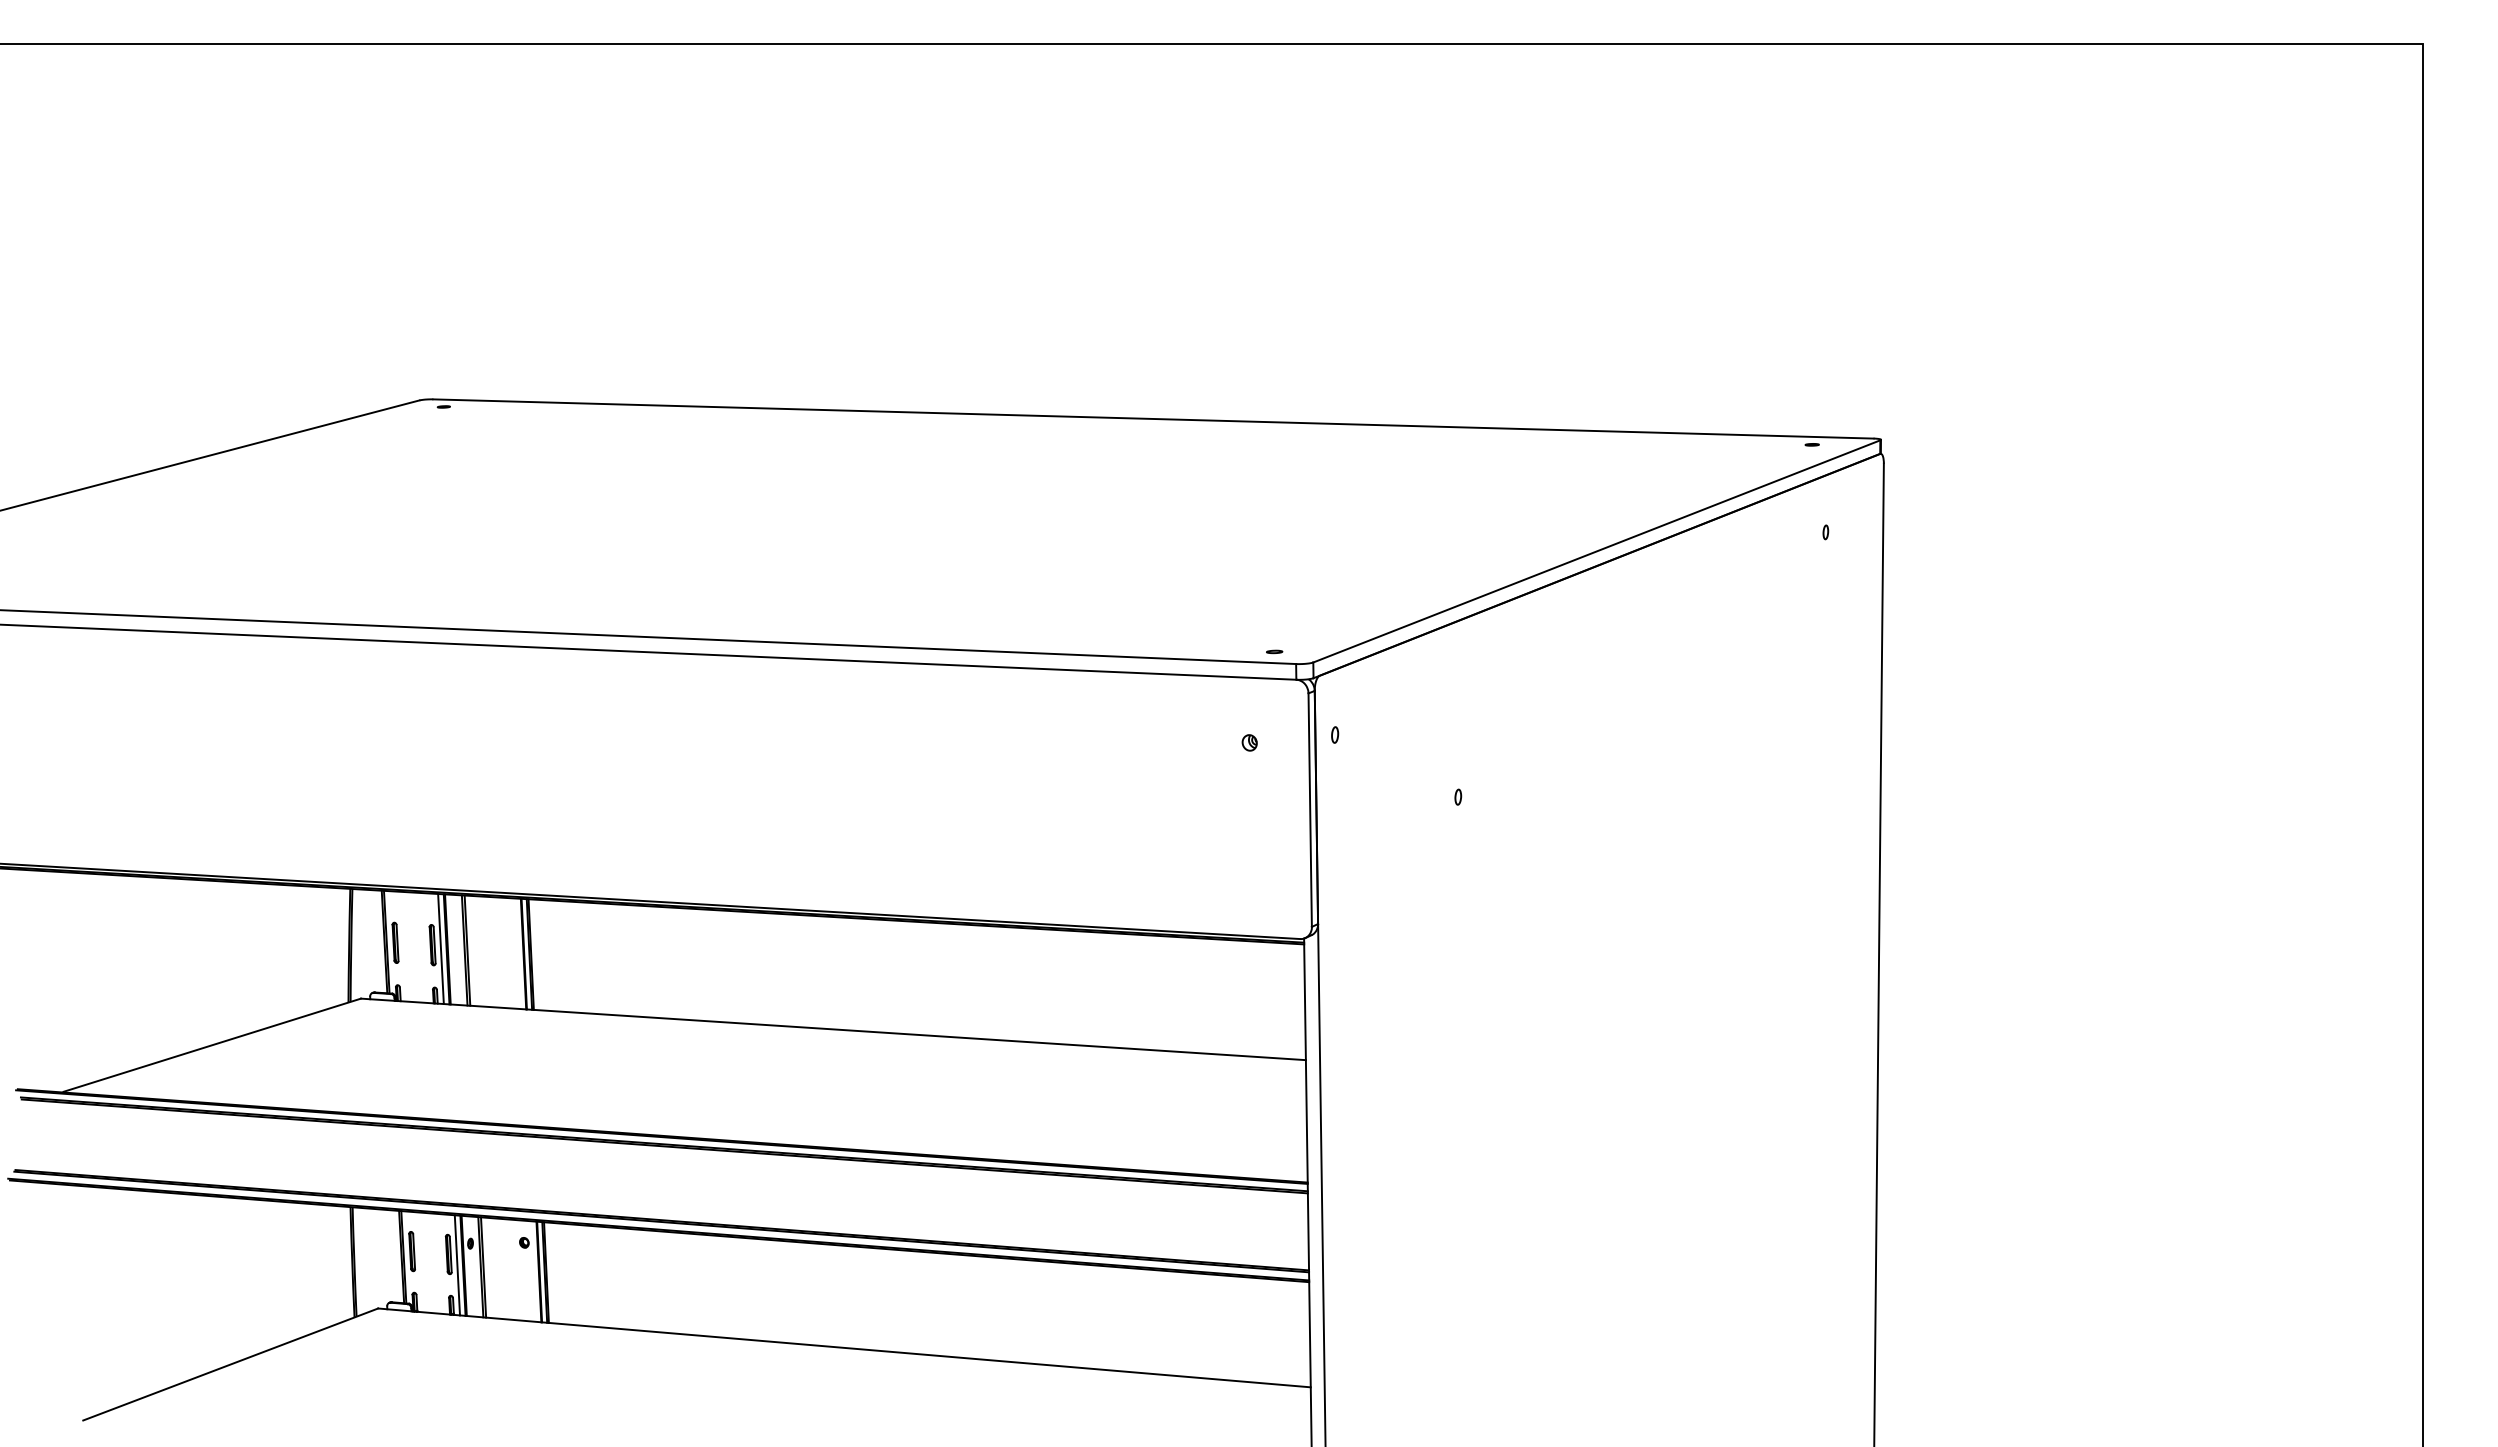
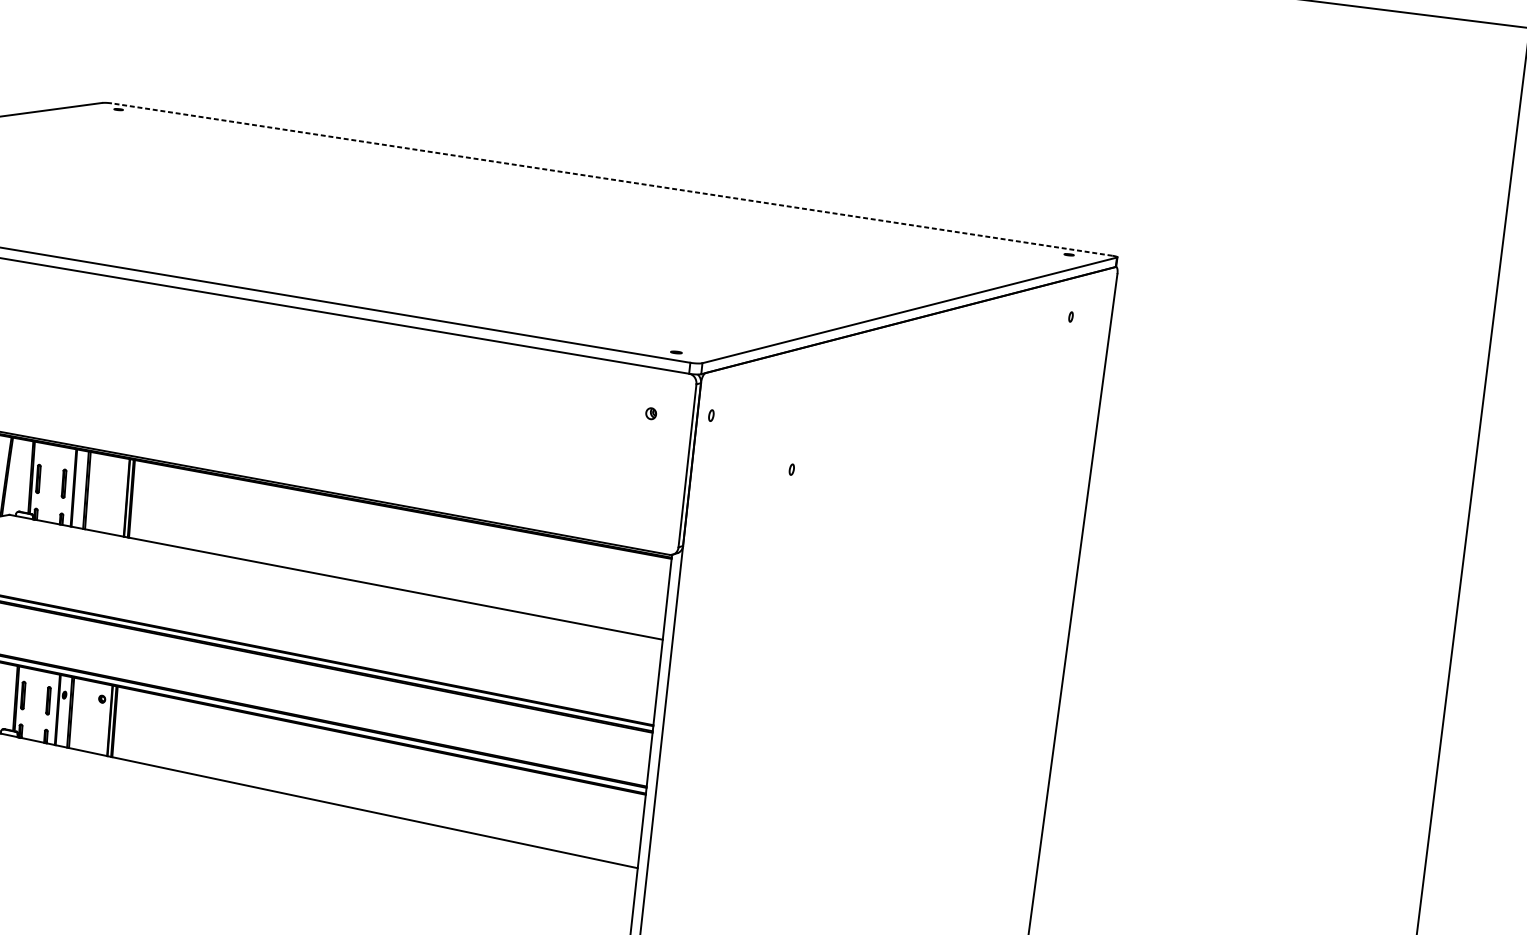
line: (1152, 418) -> (611, 179), solid -> dashed
line: (440, 949) -> (69, 487), removed
line: (457, 1265) -> (53, 709), removed

